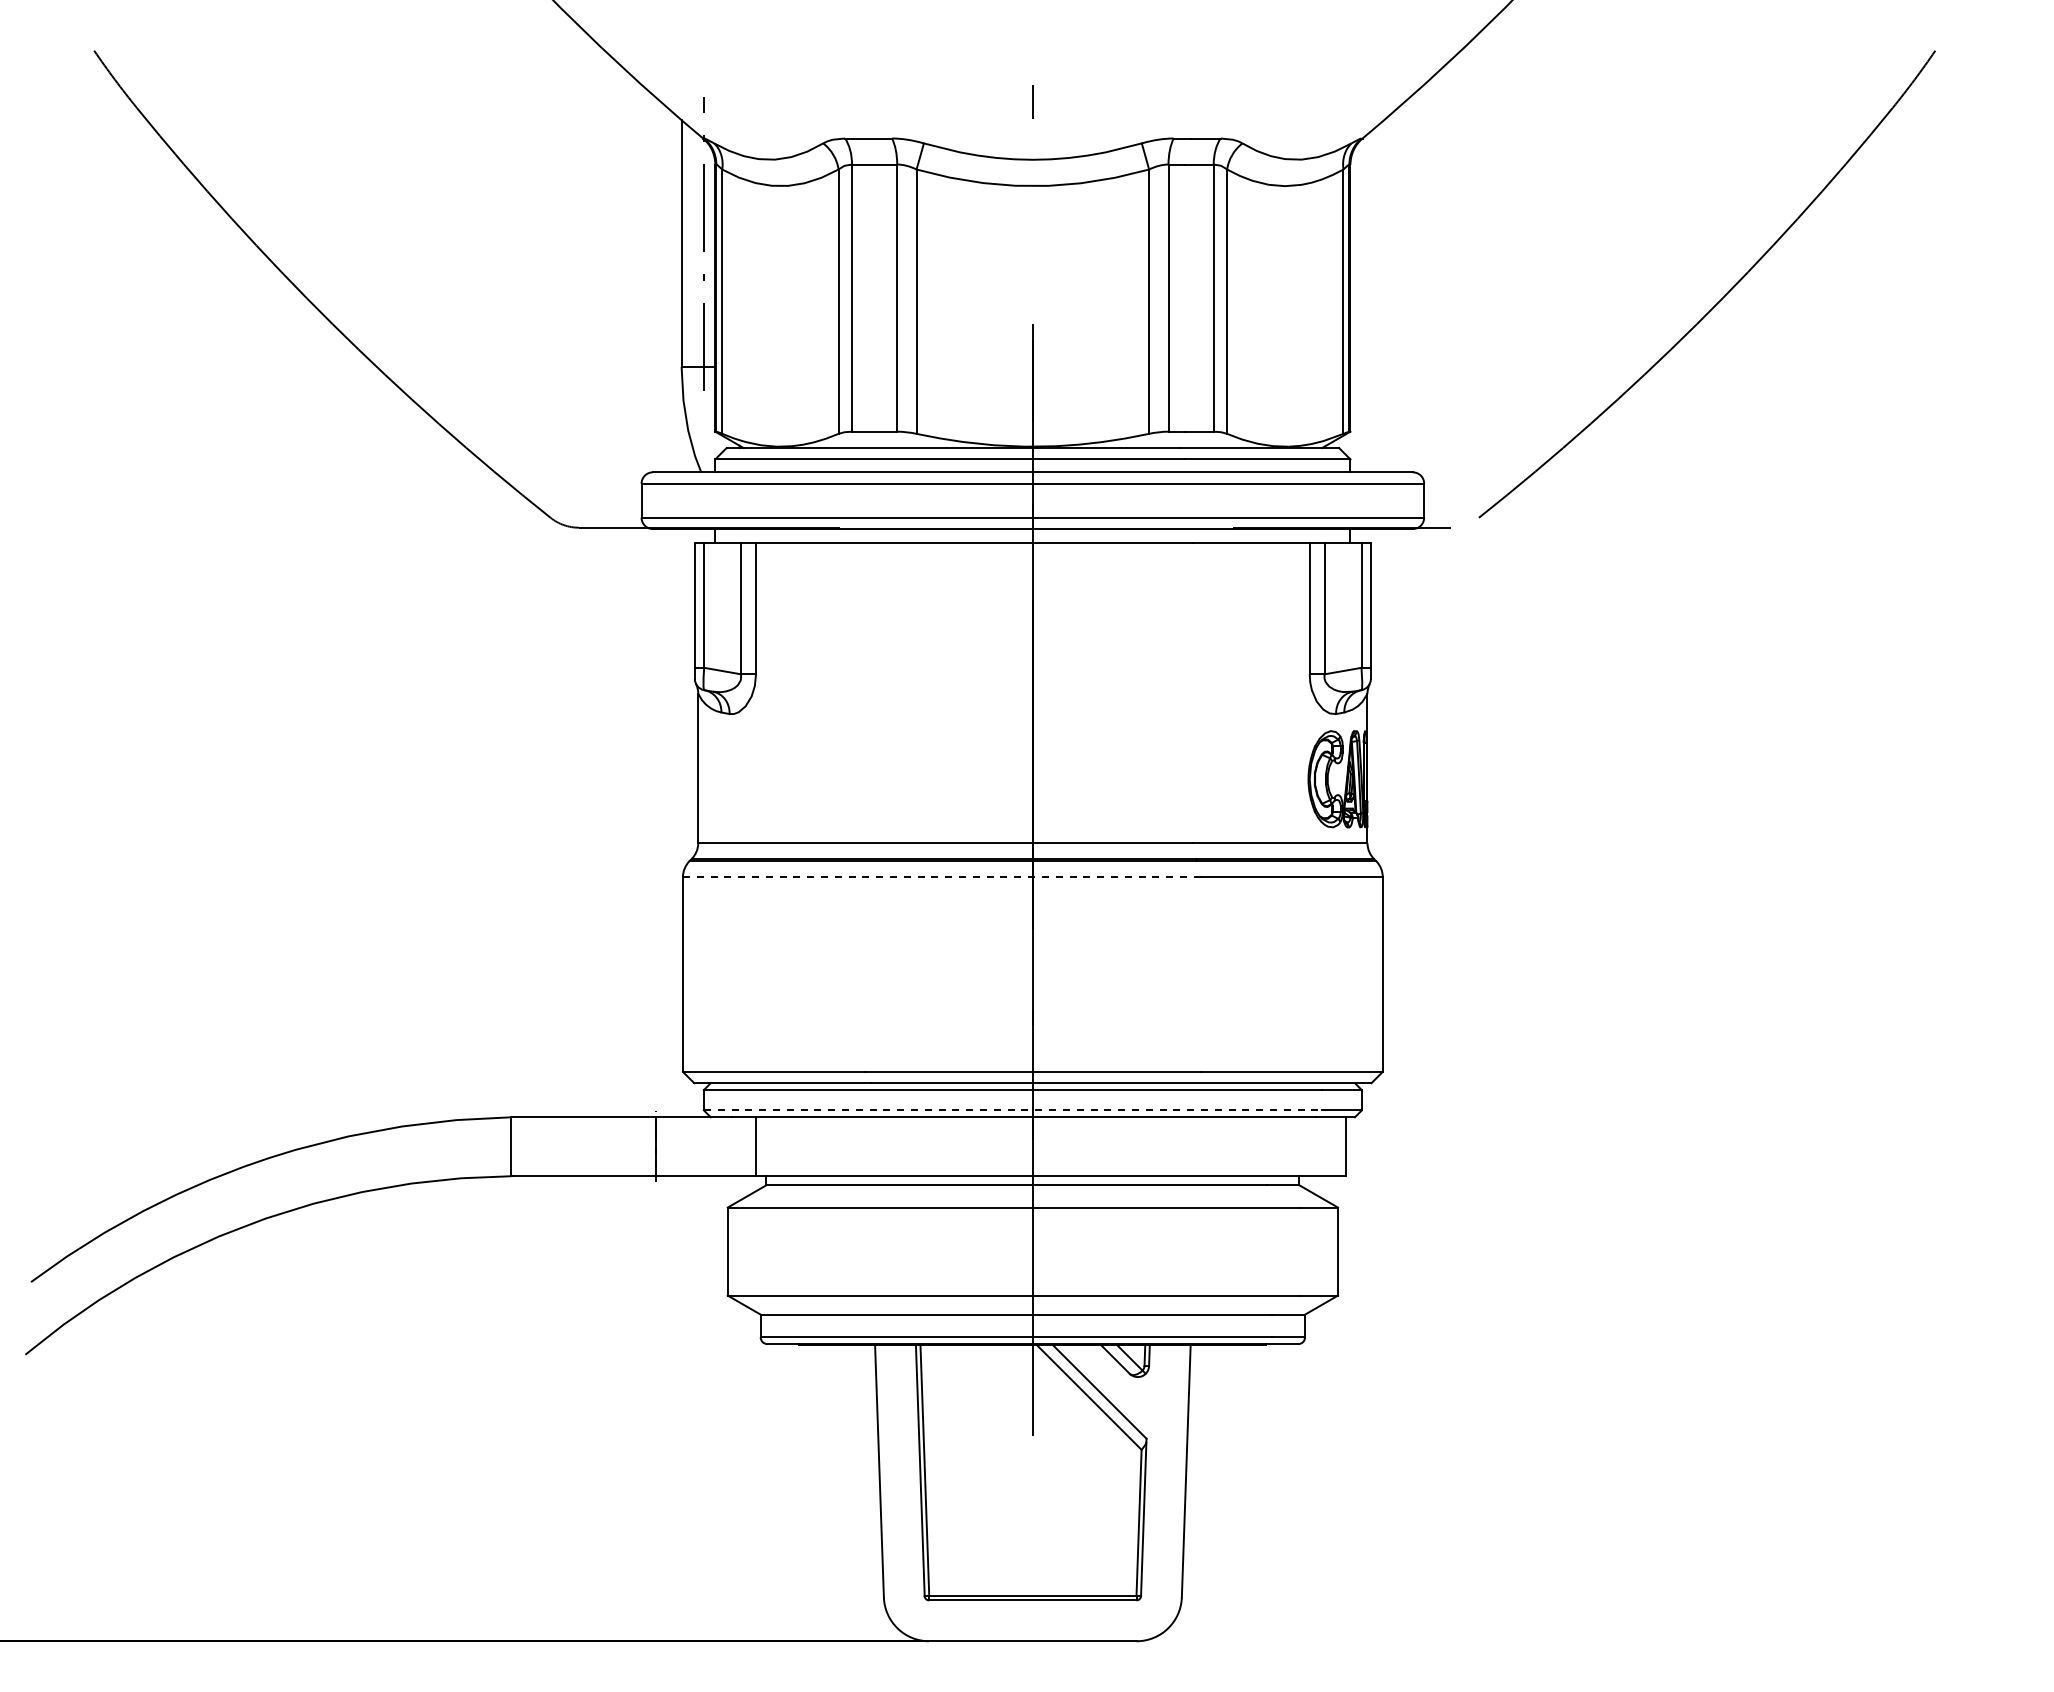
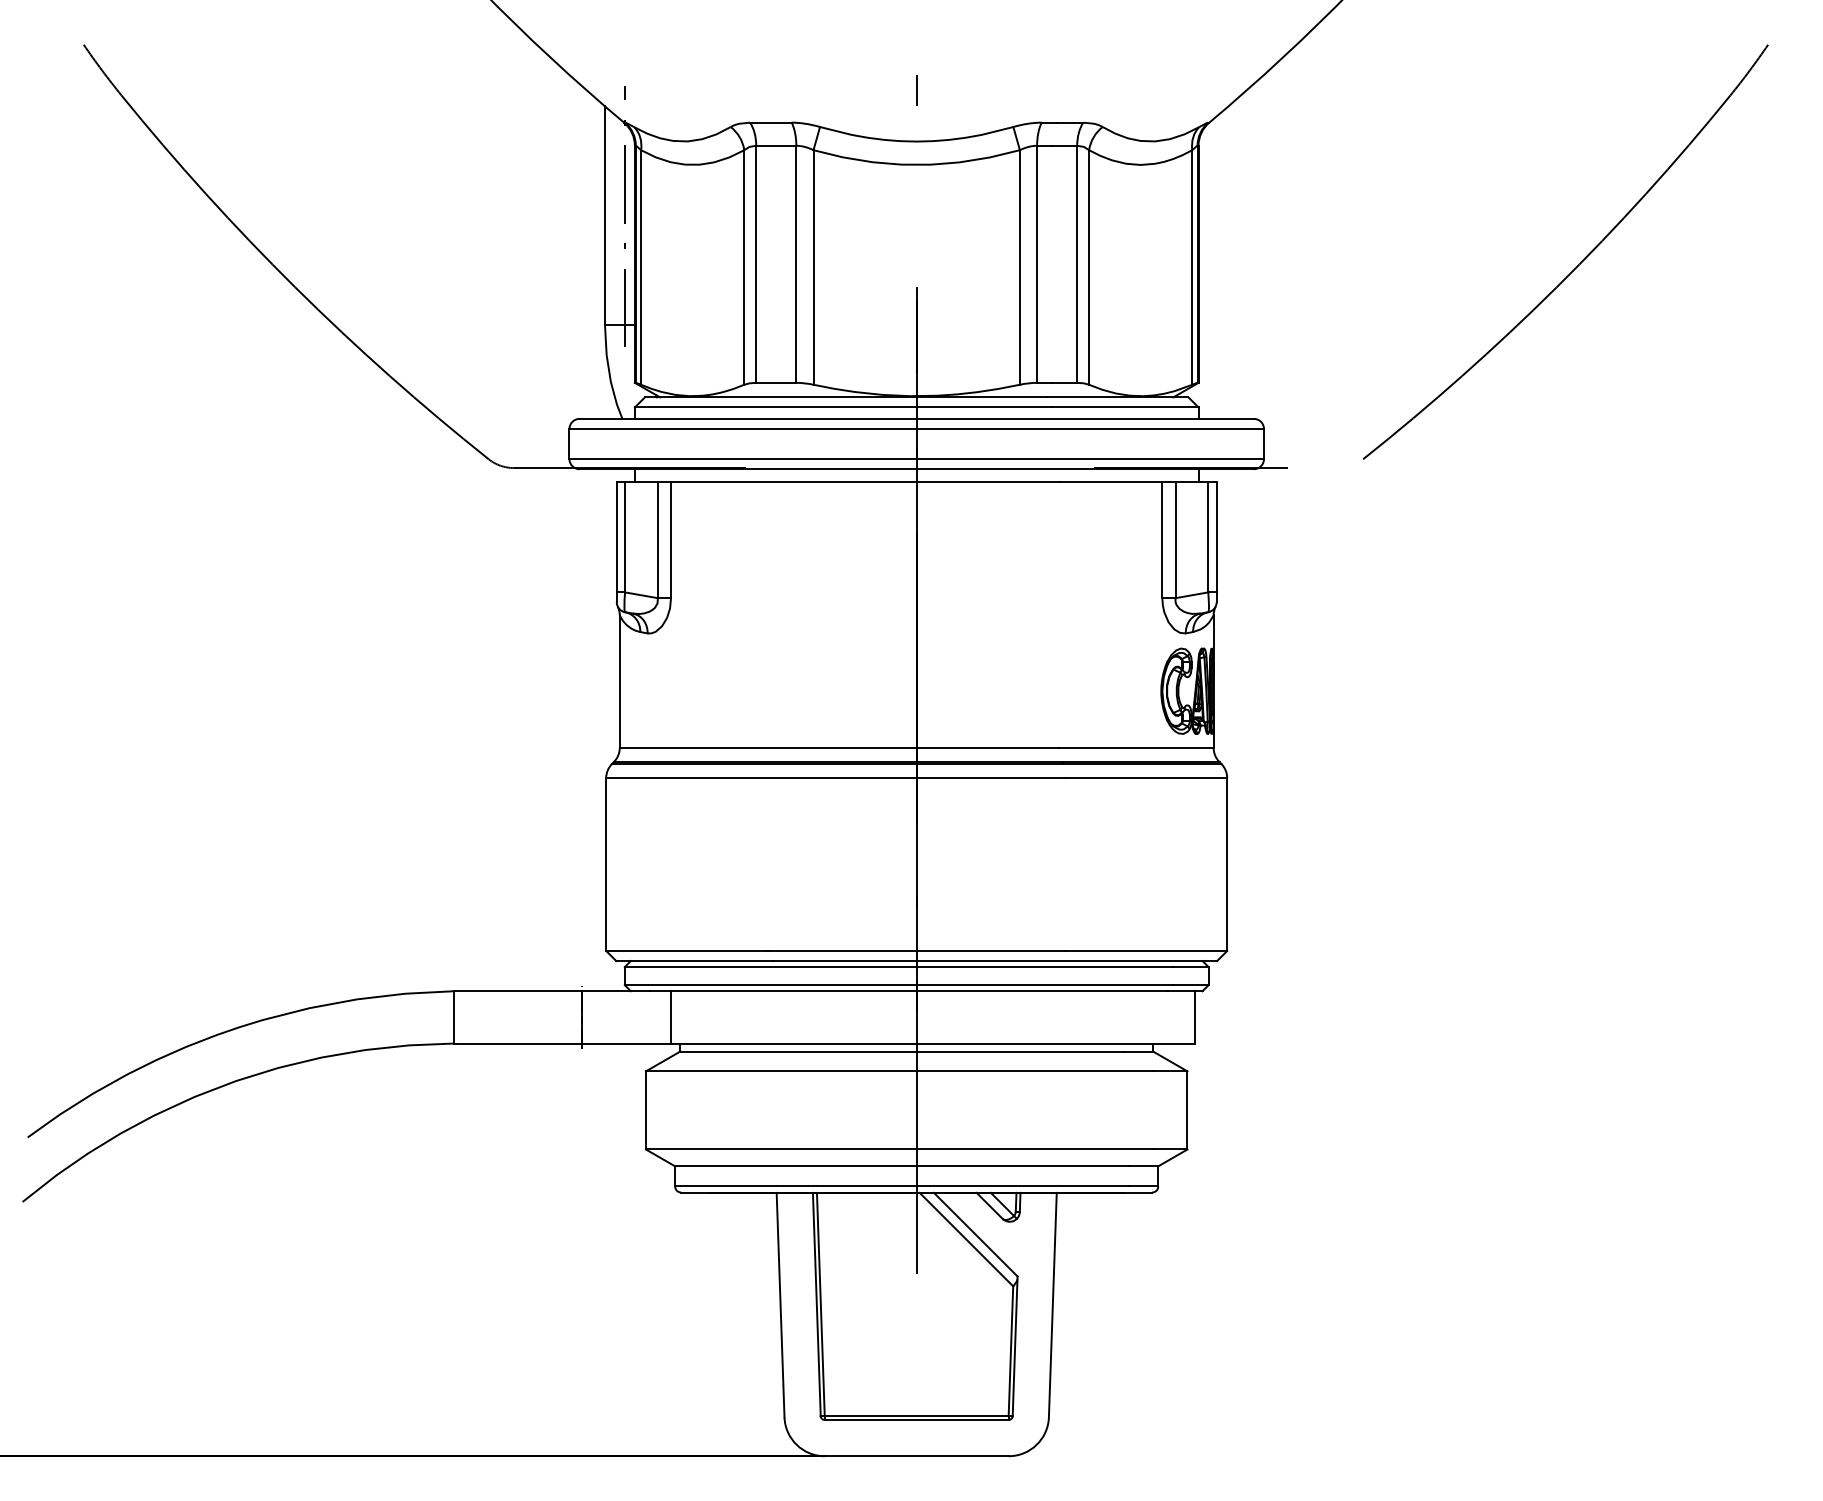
part: (1721, 298) -> (1578, 264), moved
line: (941, 877) -> (835, 778), dashed -> solid
line: (1012, 1110) -> (898, 985), dashed -> solid

